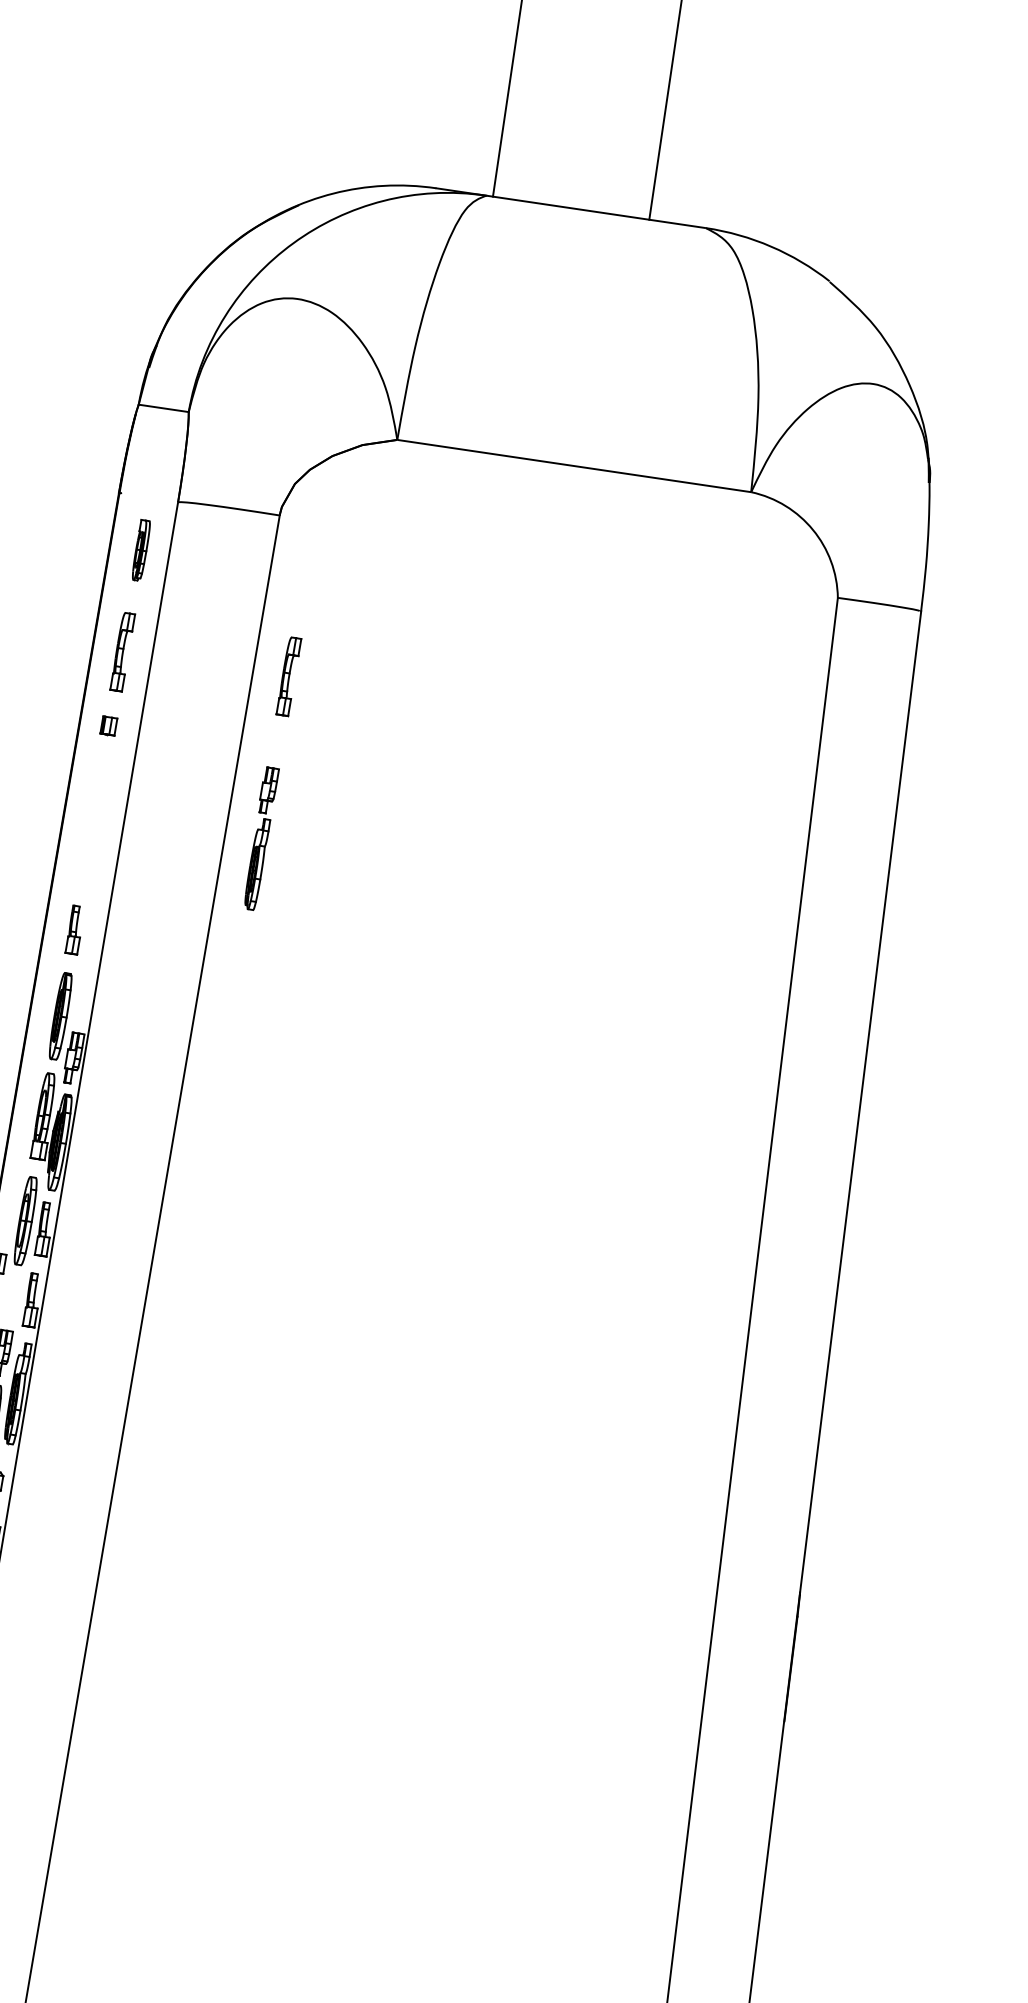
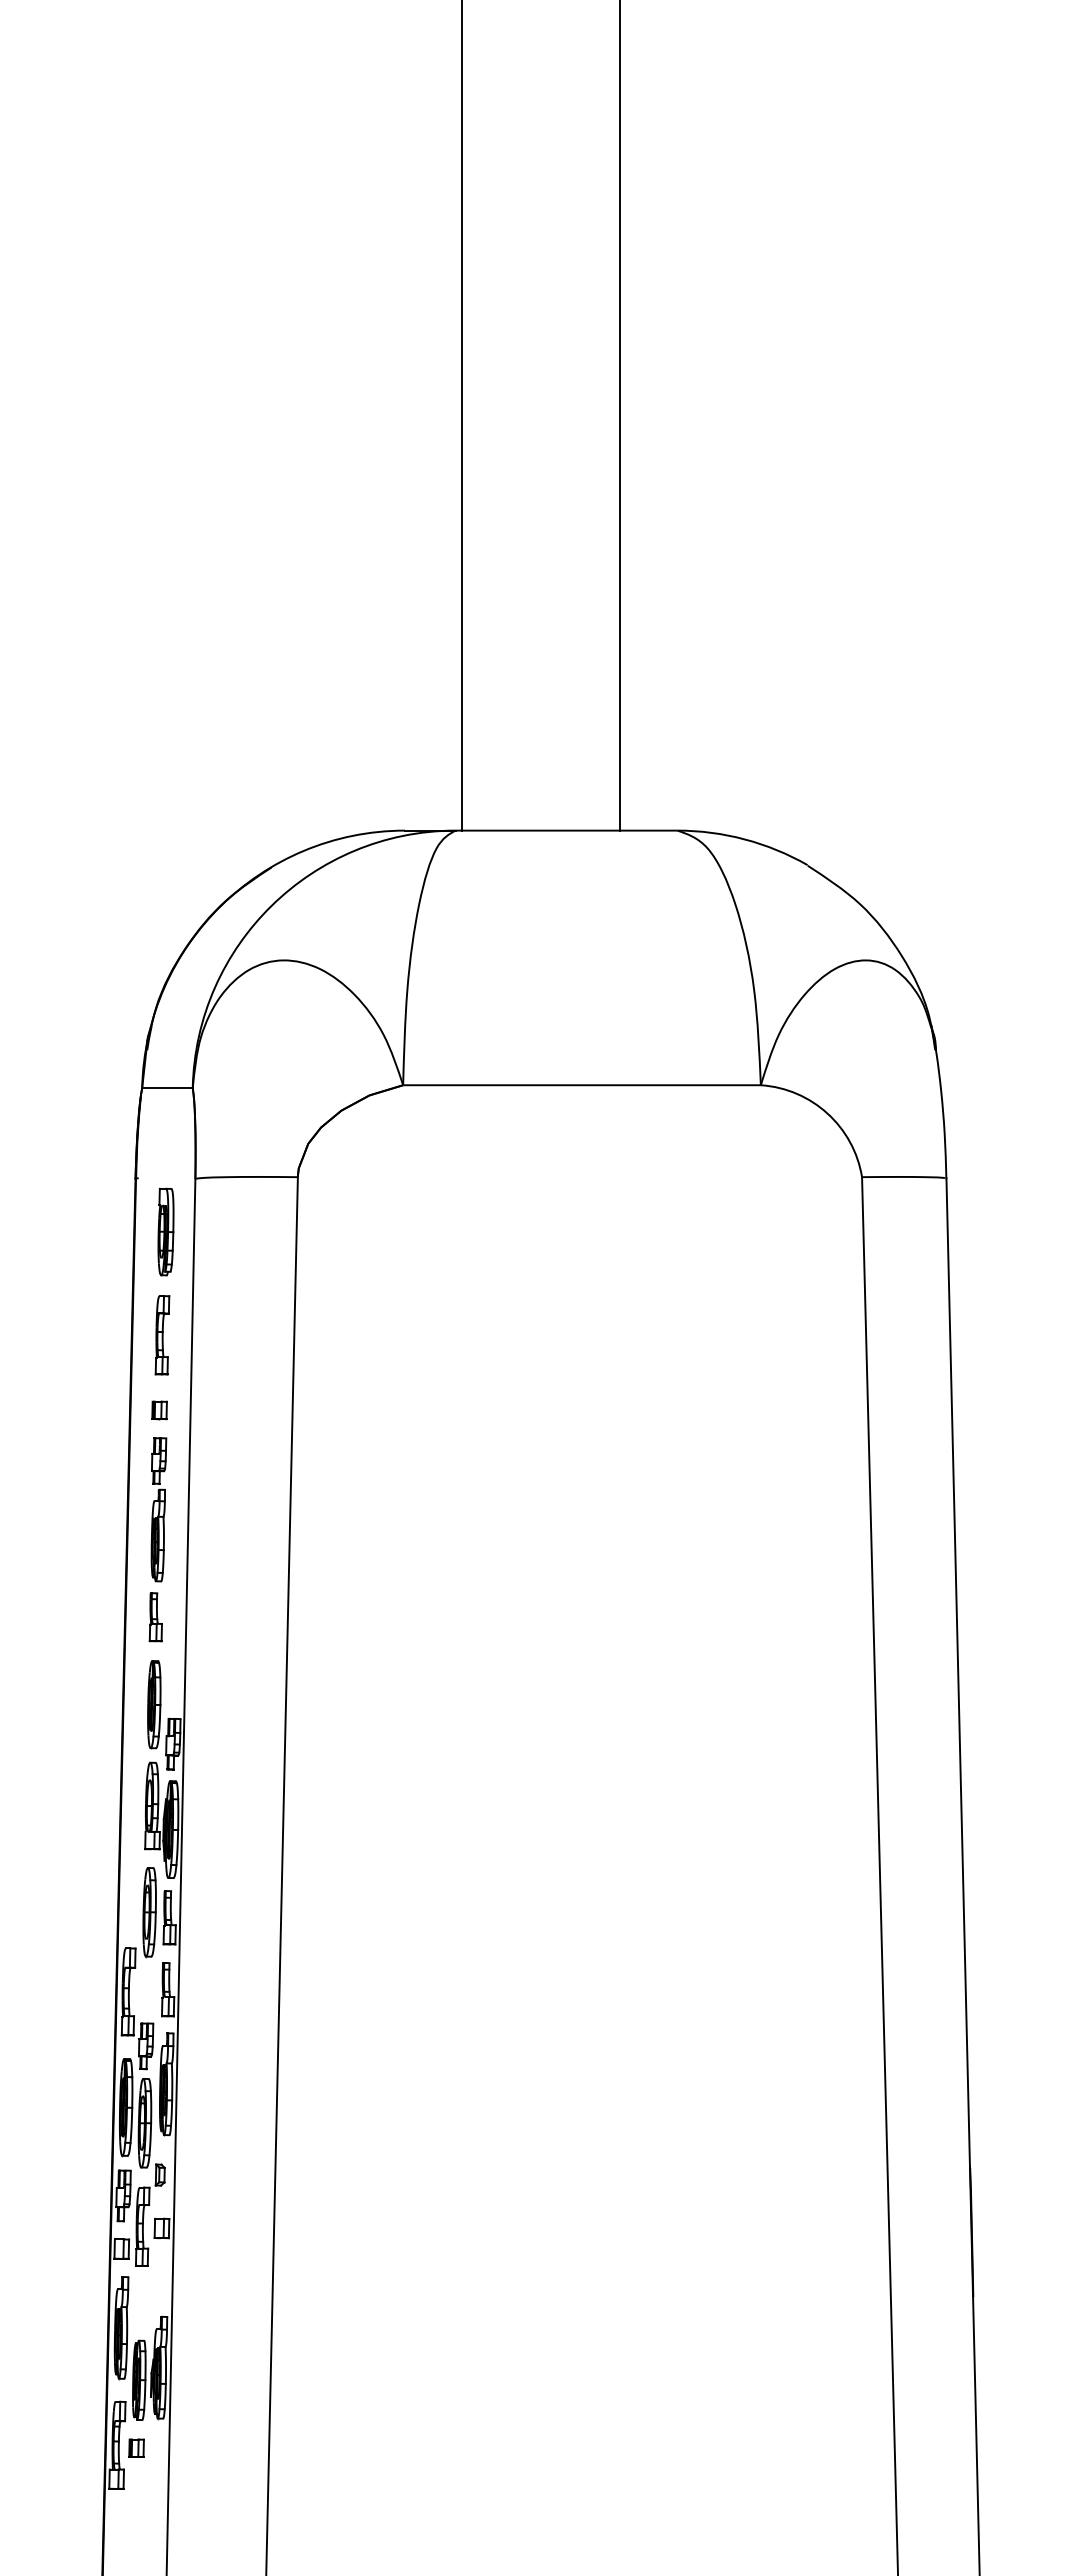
part: (140, 549) -> (165, 1231), size x1.43
part: (288, 676) -> (330, 1335), removed
part: (260, 838) -> (158, 1509), moved

